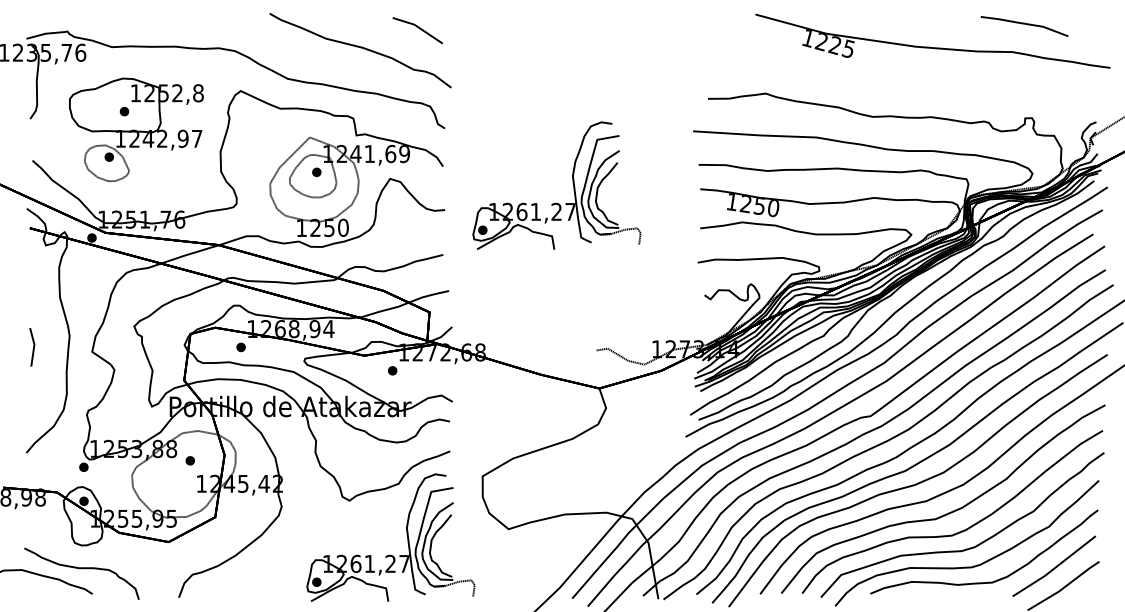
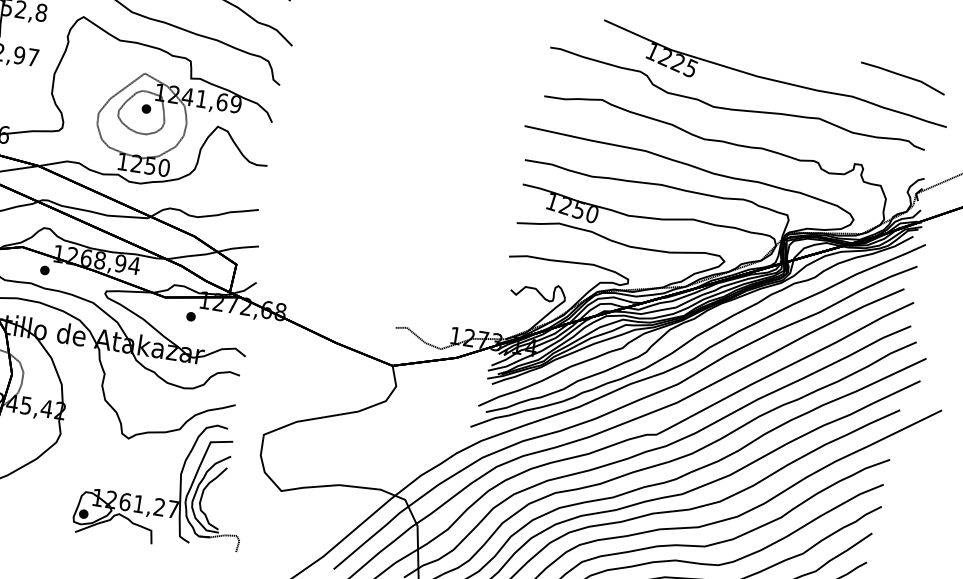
line: (1024, 24) -> (903, 76), moved
curve: (899, 82) -> (736, 109), added
part: (572, 183) -> (397, 159), removed

